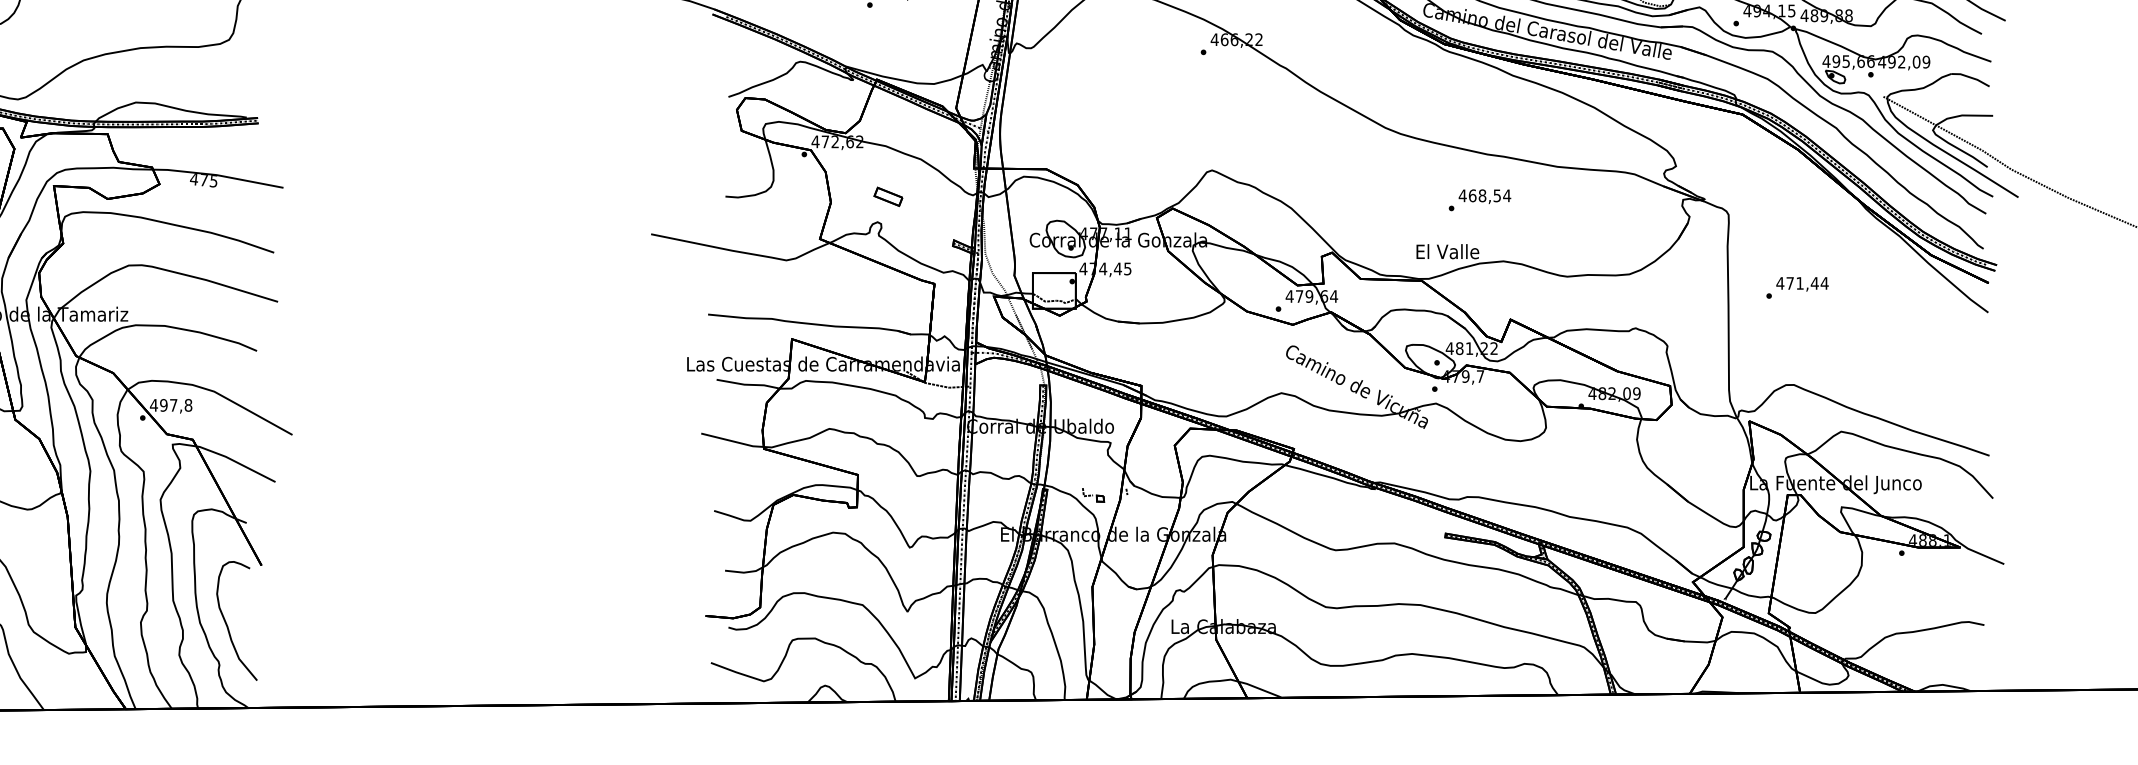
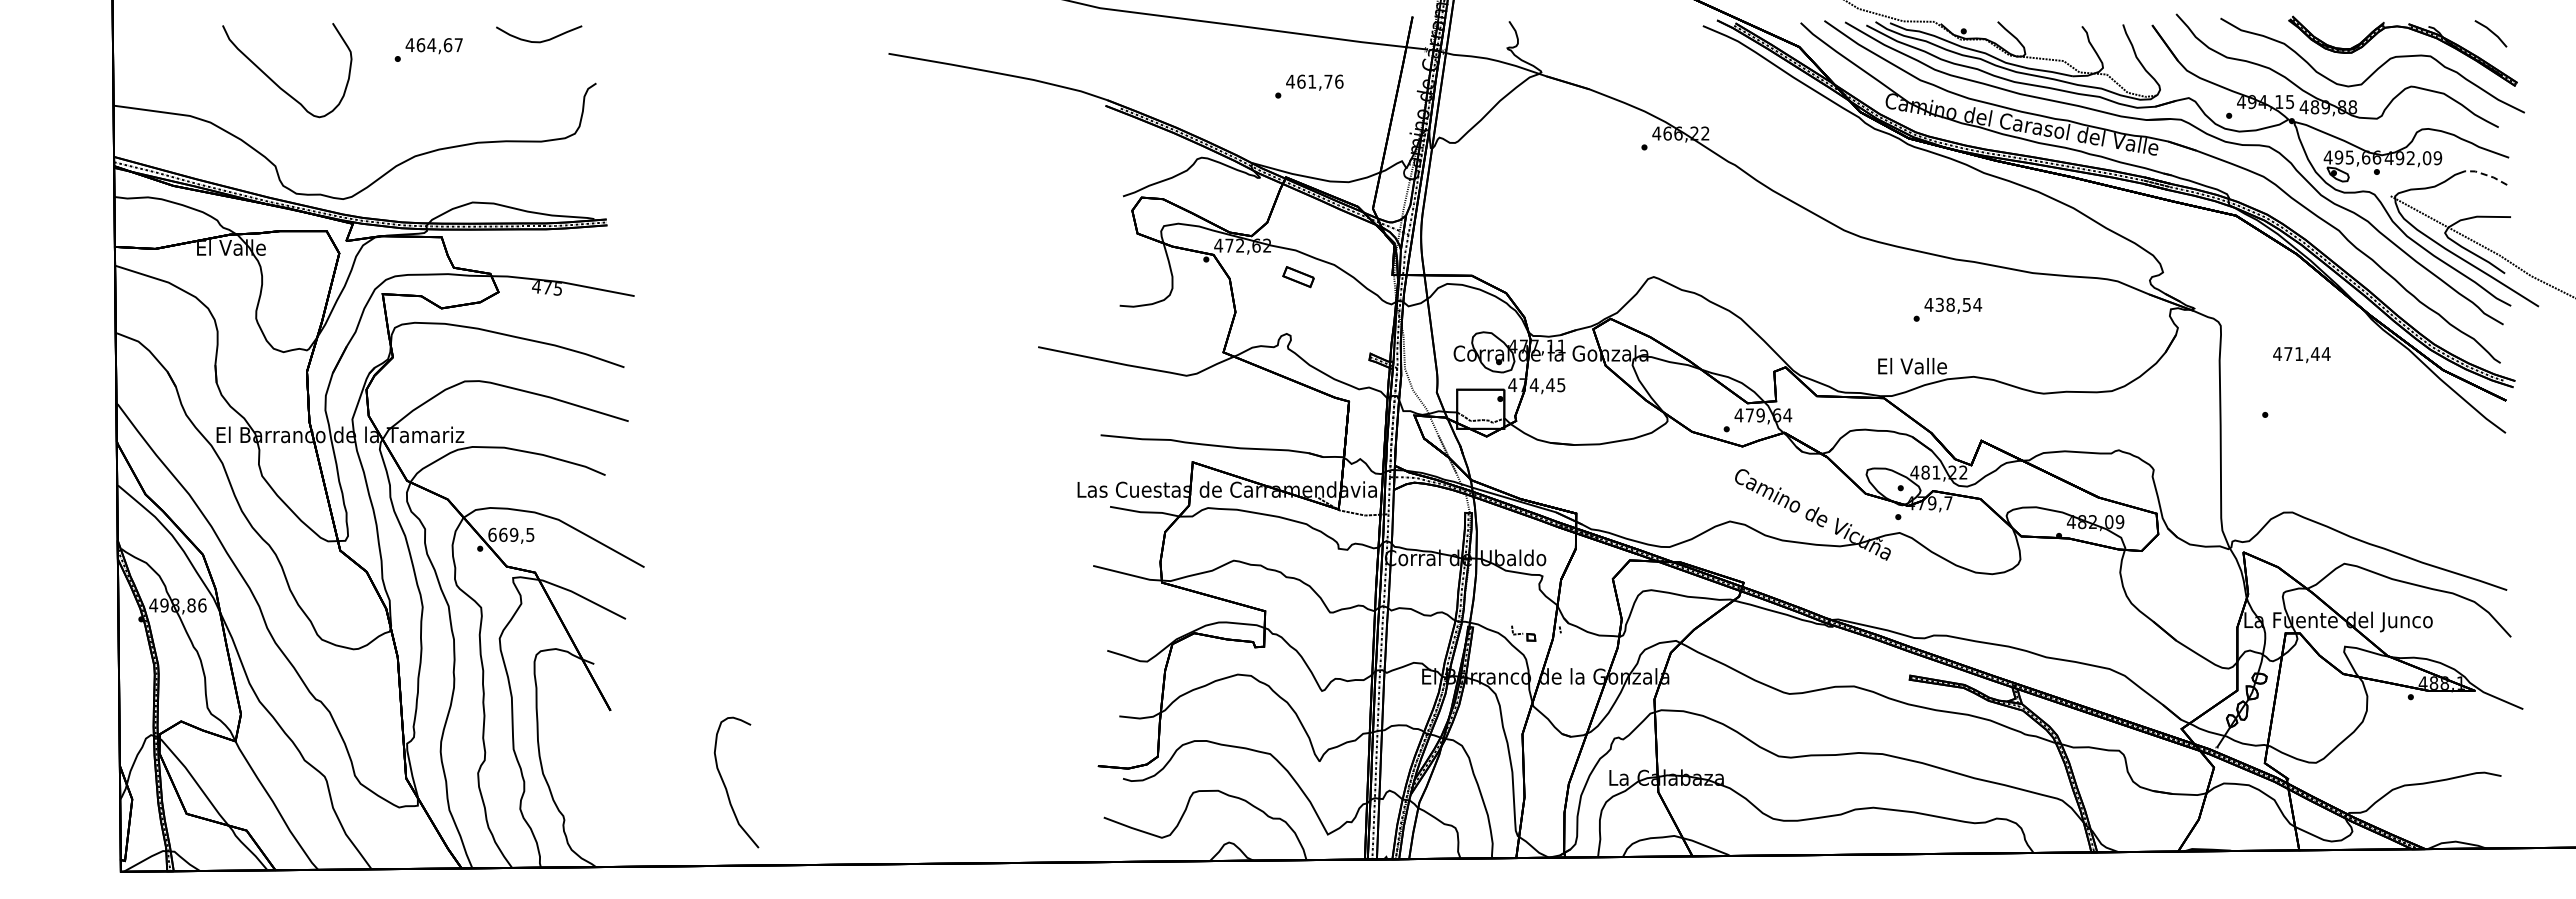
line: (1970, 77) -> (2486, 175), solid -> dashed
text: (1472, 195) -> (1939, 304), 468,54 -> 438,54
part: (888, 197) -> (1298, 277), moved
text: (1802, 284) -> (2301, 355), moved
text: (171, 405) -> (511, 534), 497,8 -> 669,5
curve: (227, 624) -> (726, 786), moved

